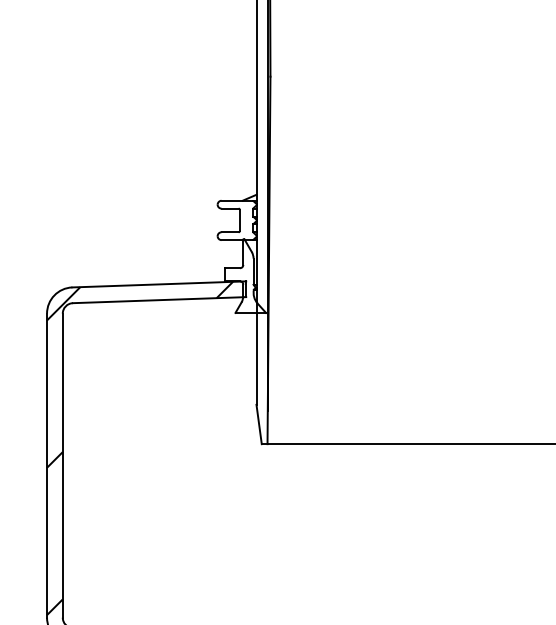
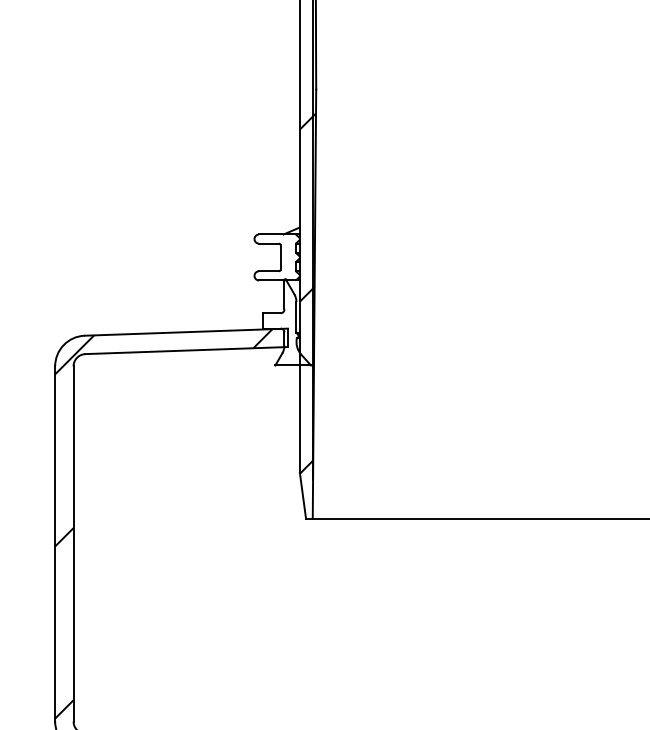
hatch: (263, 251) -> (308, 293), added

